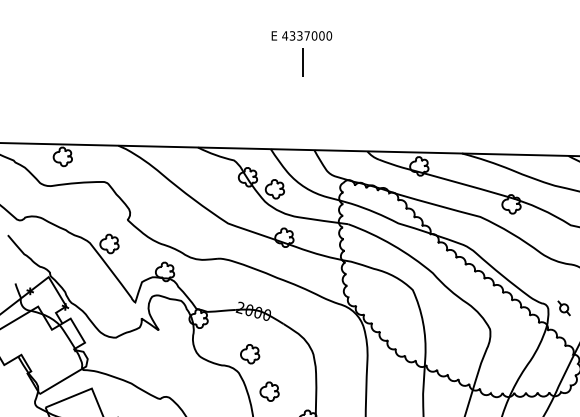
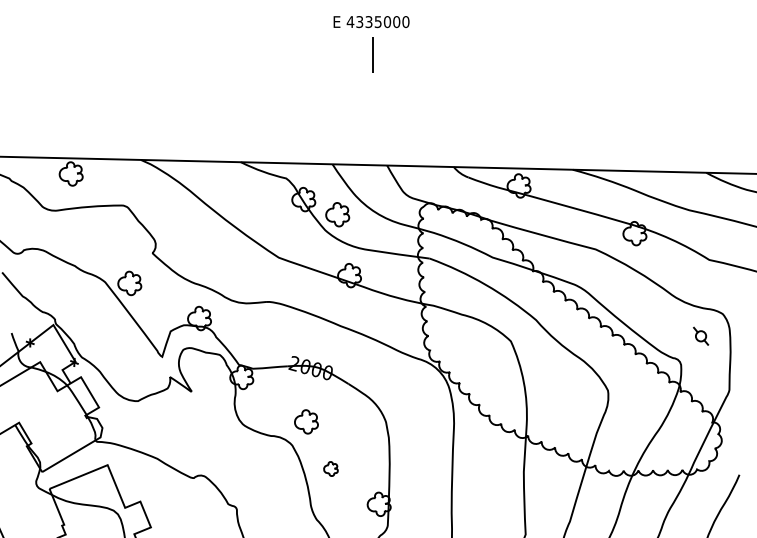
text: (306, 36) -> (377, 22), 4337000 -> 4335000
part: (564, 307) -> (701, 335), moved
part: (269, 391) -> (330, 468), size x0.6

